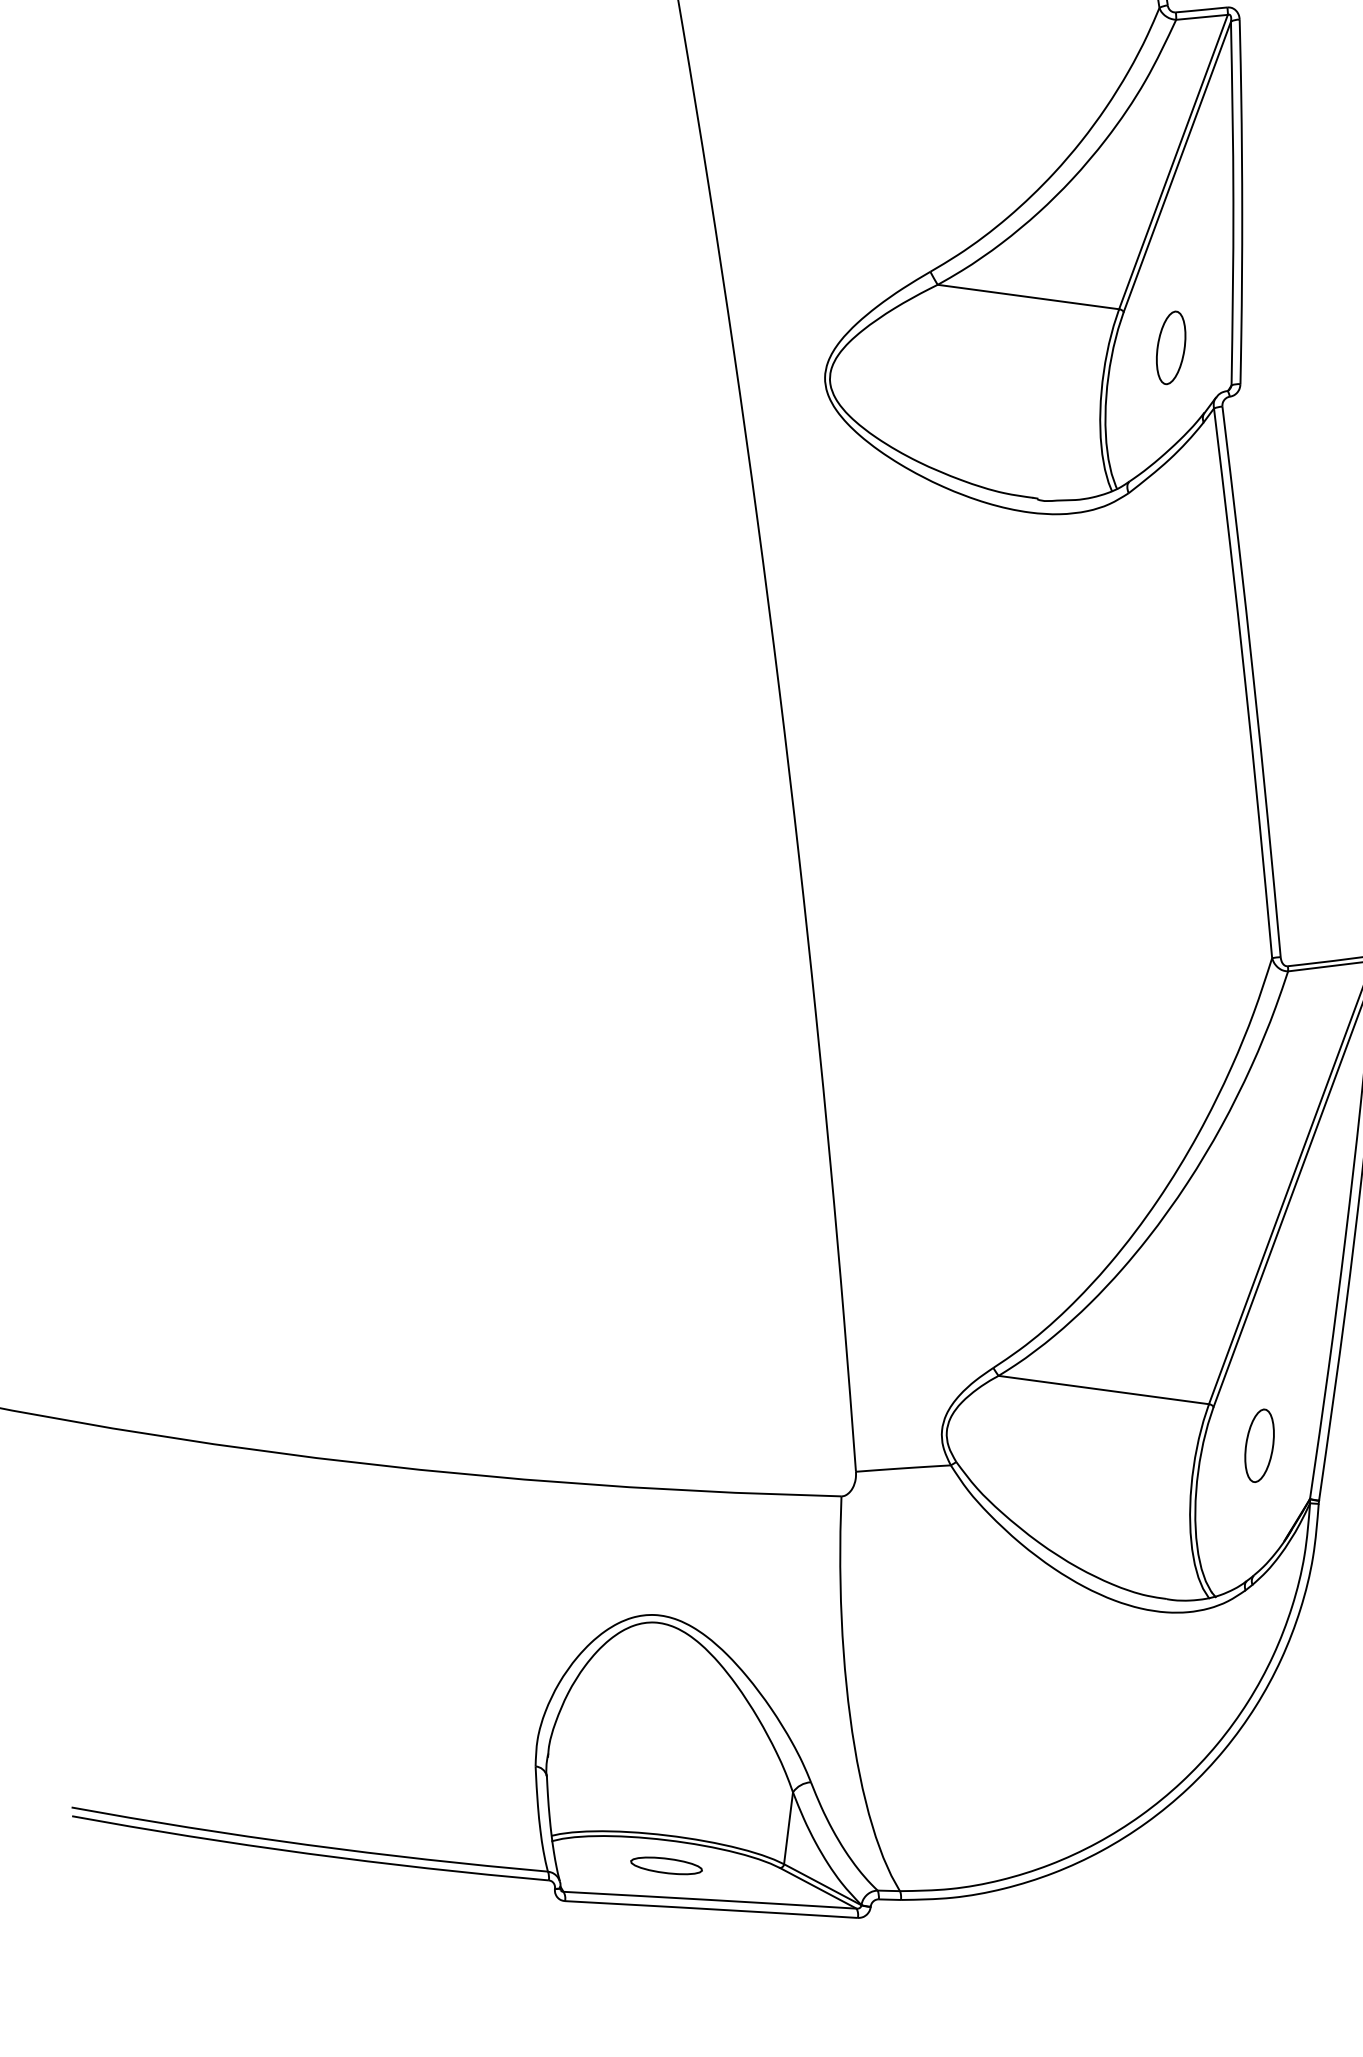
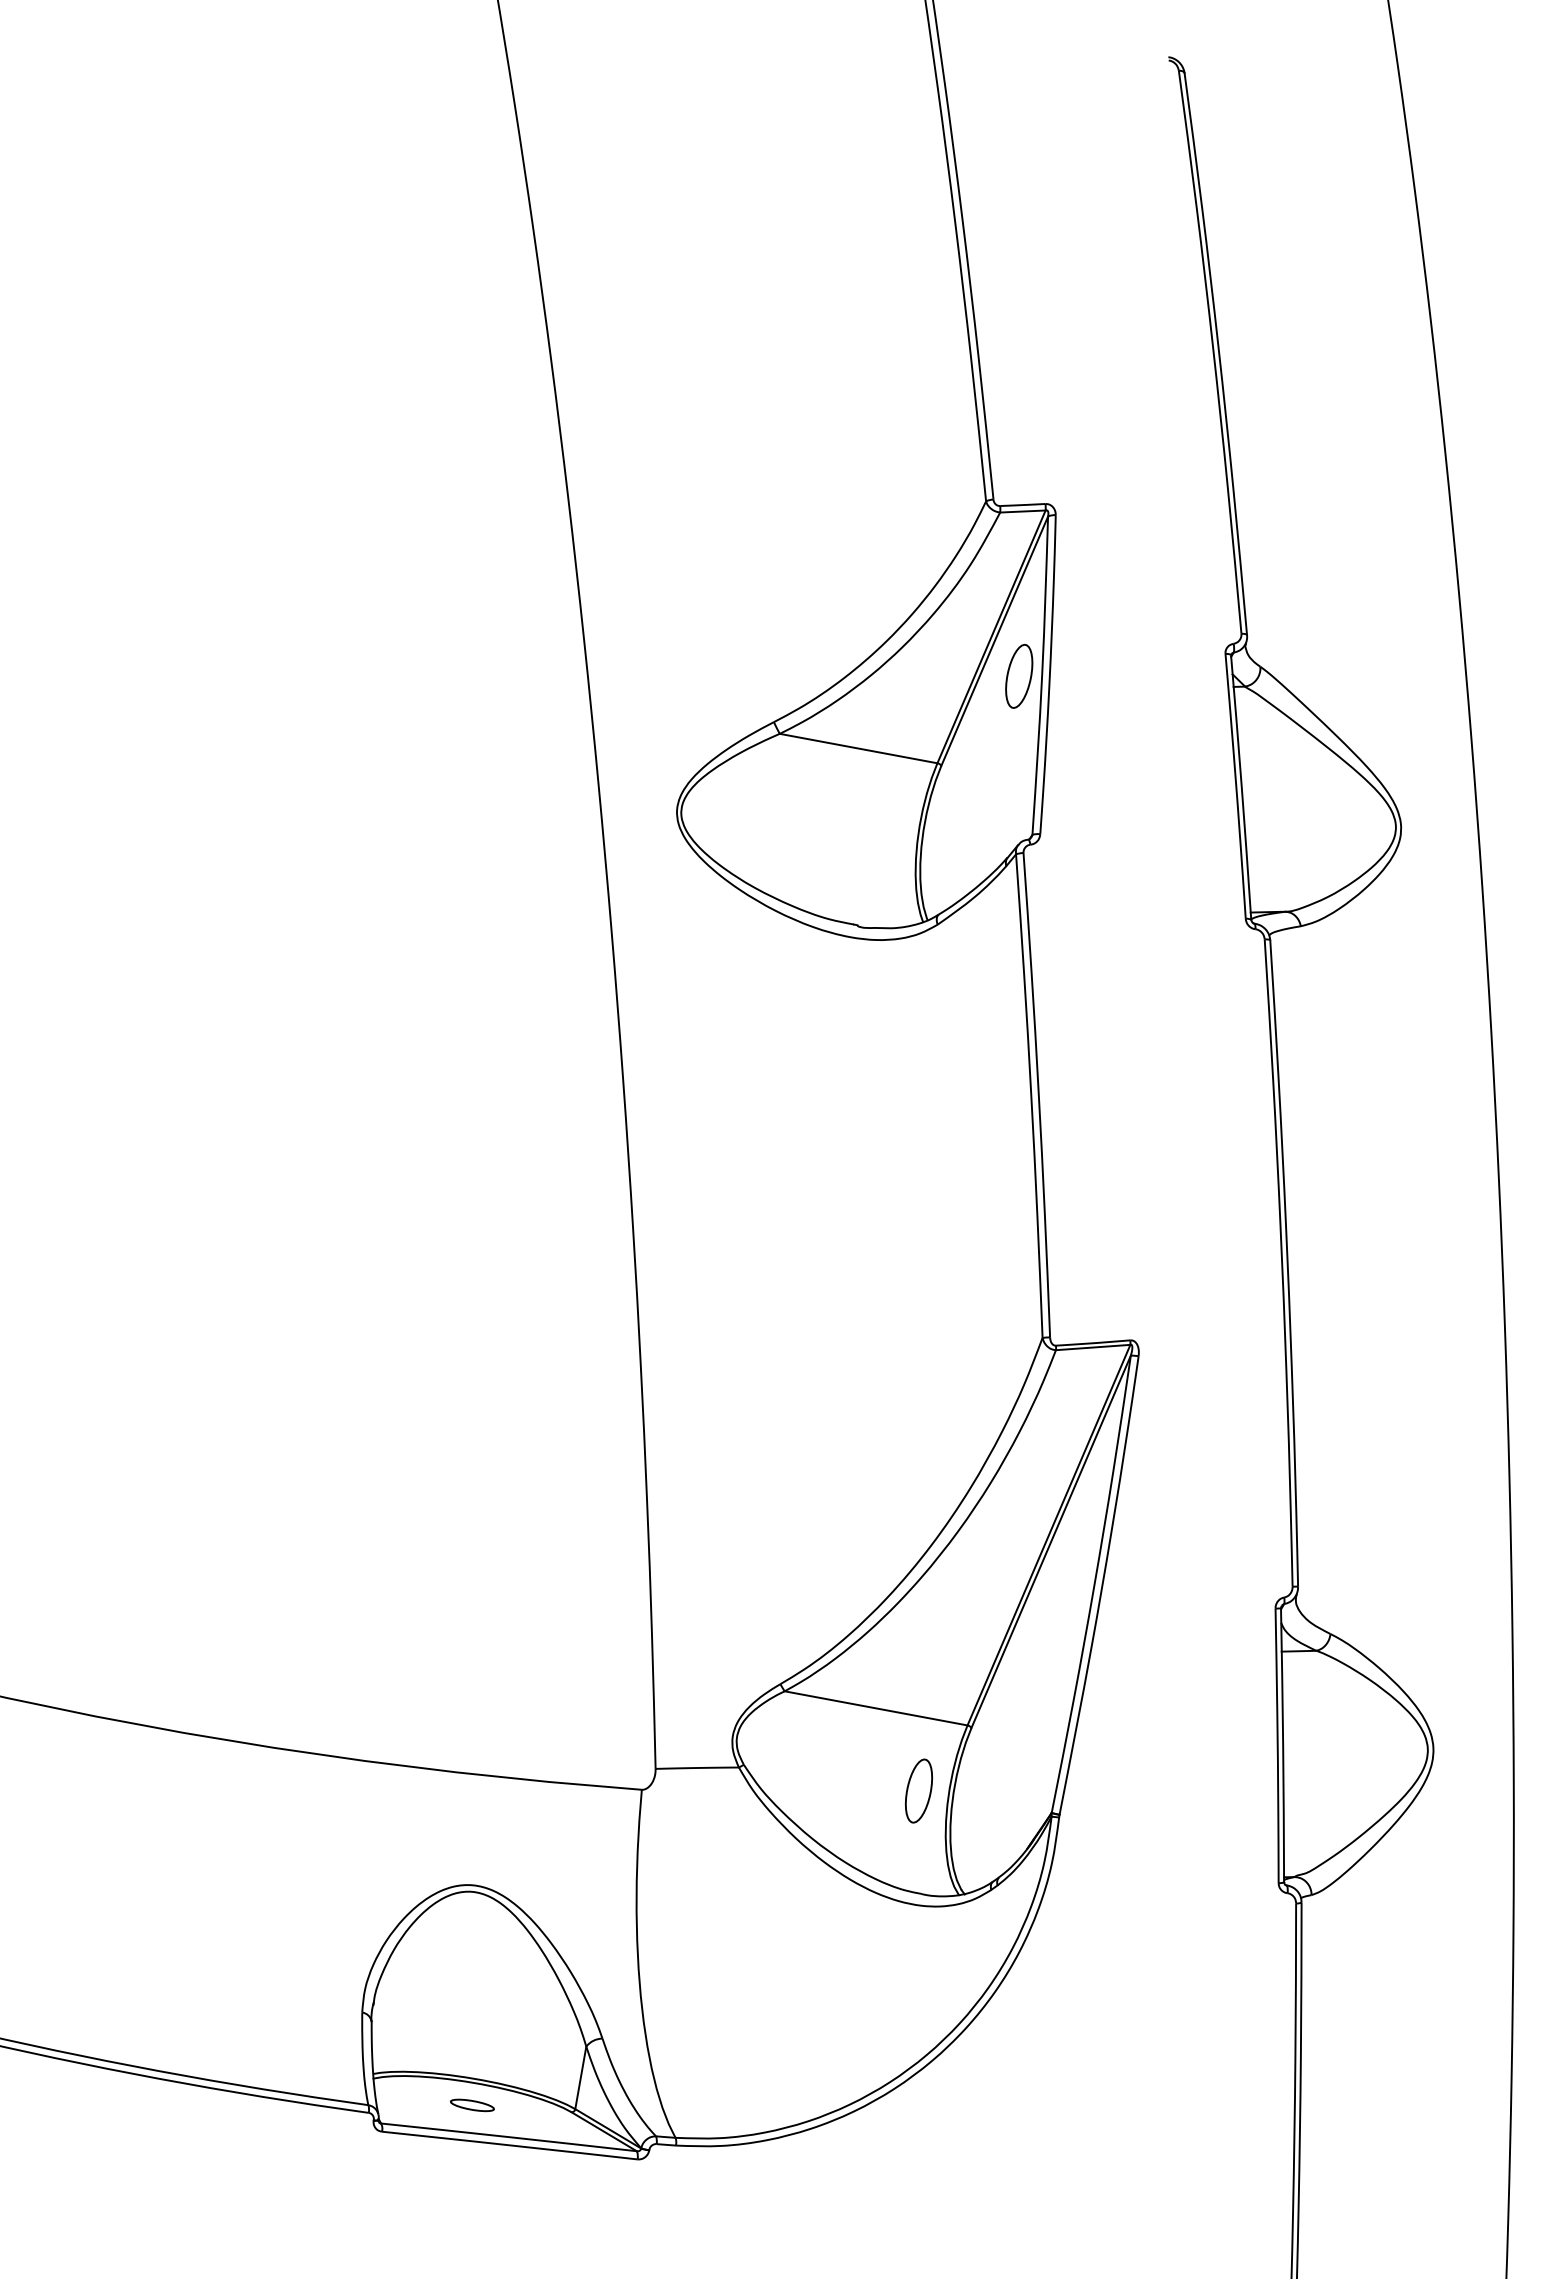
part: (1171, 346) -> (1019, 675), moved
part: (1259, 1445) -> (918, 1790), moved
part: (666, 1866) -> (472, 2105), size x0.7

